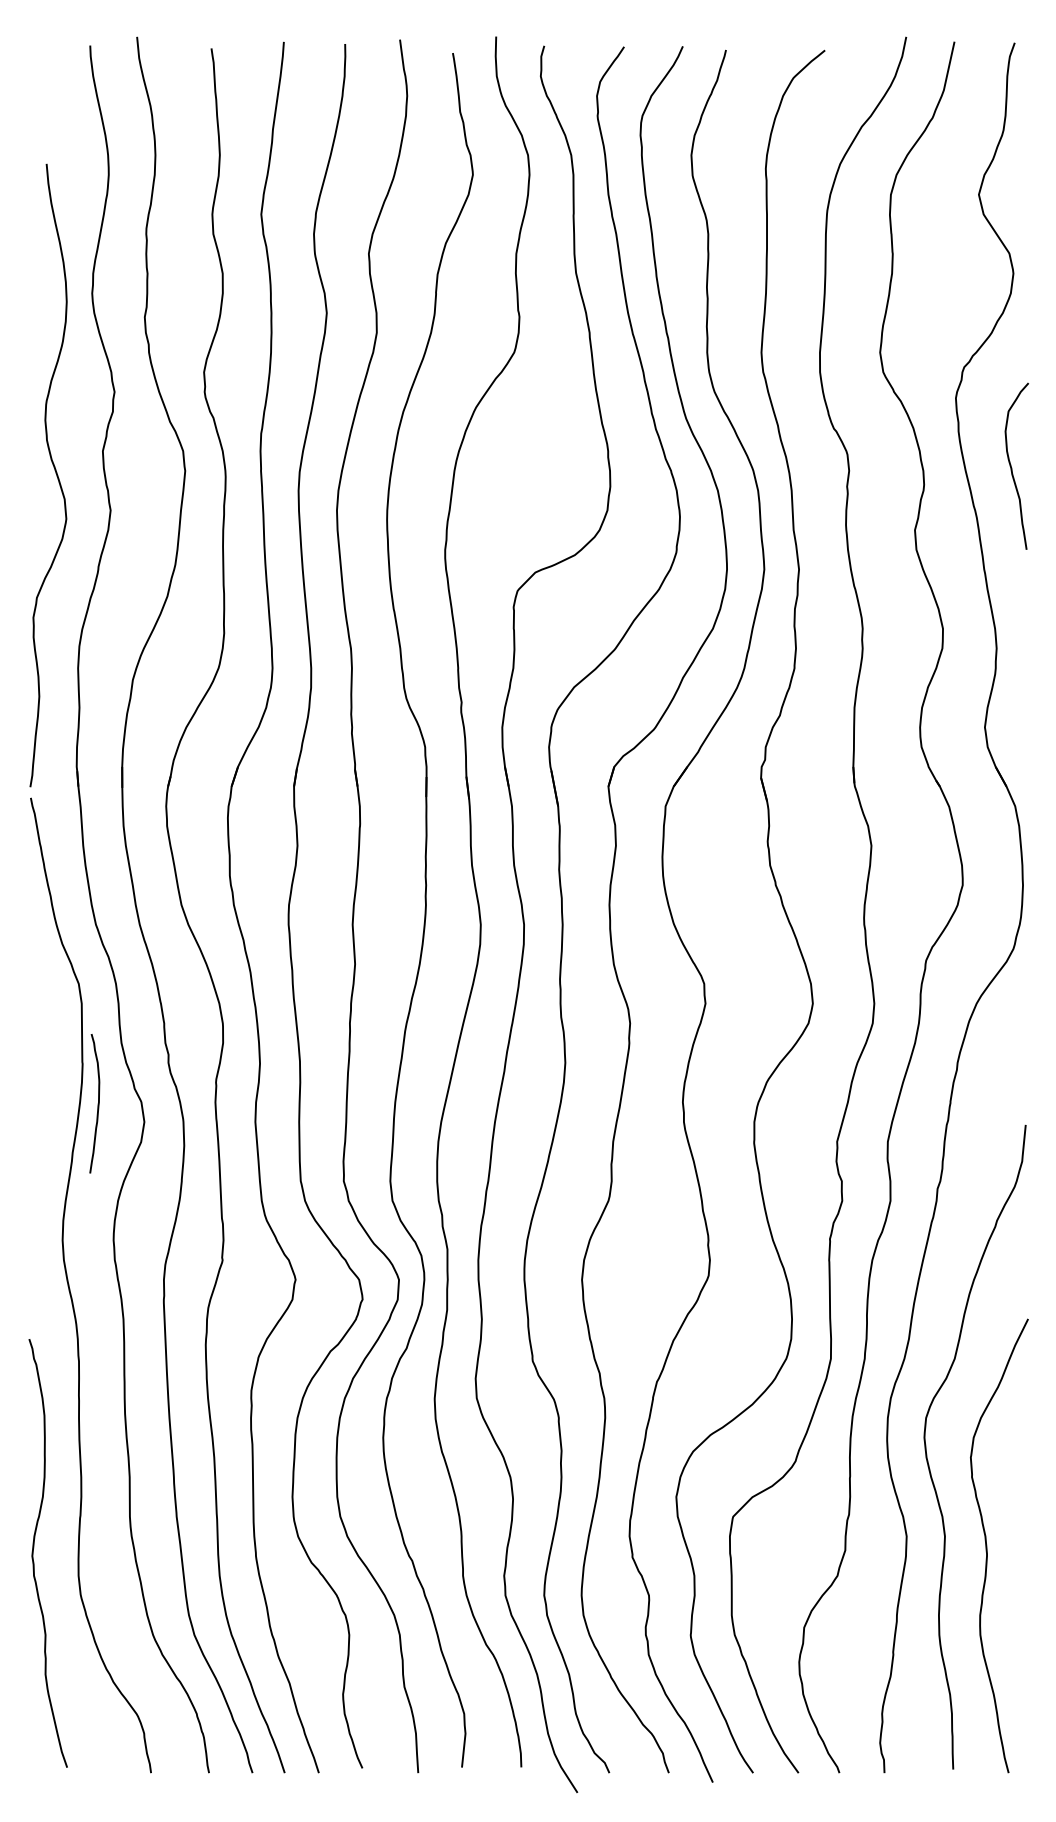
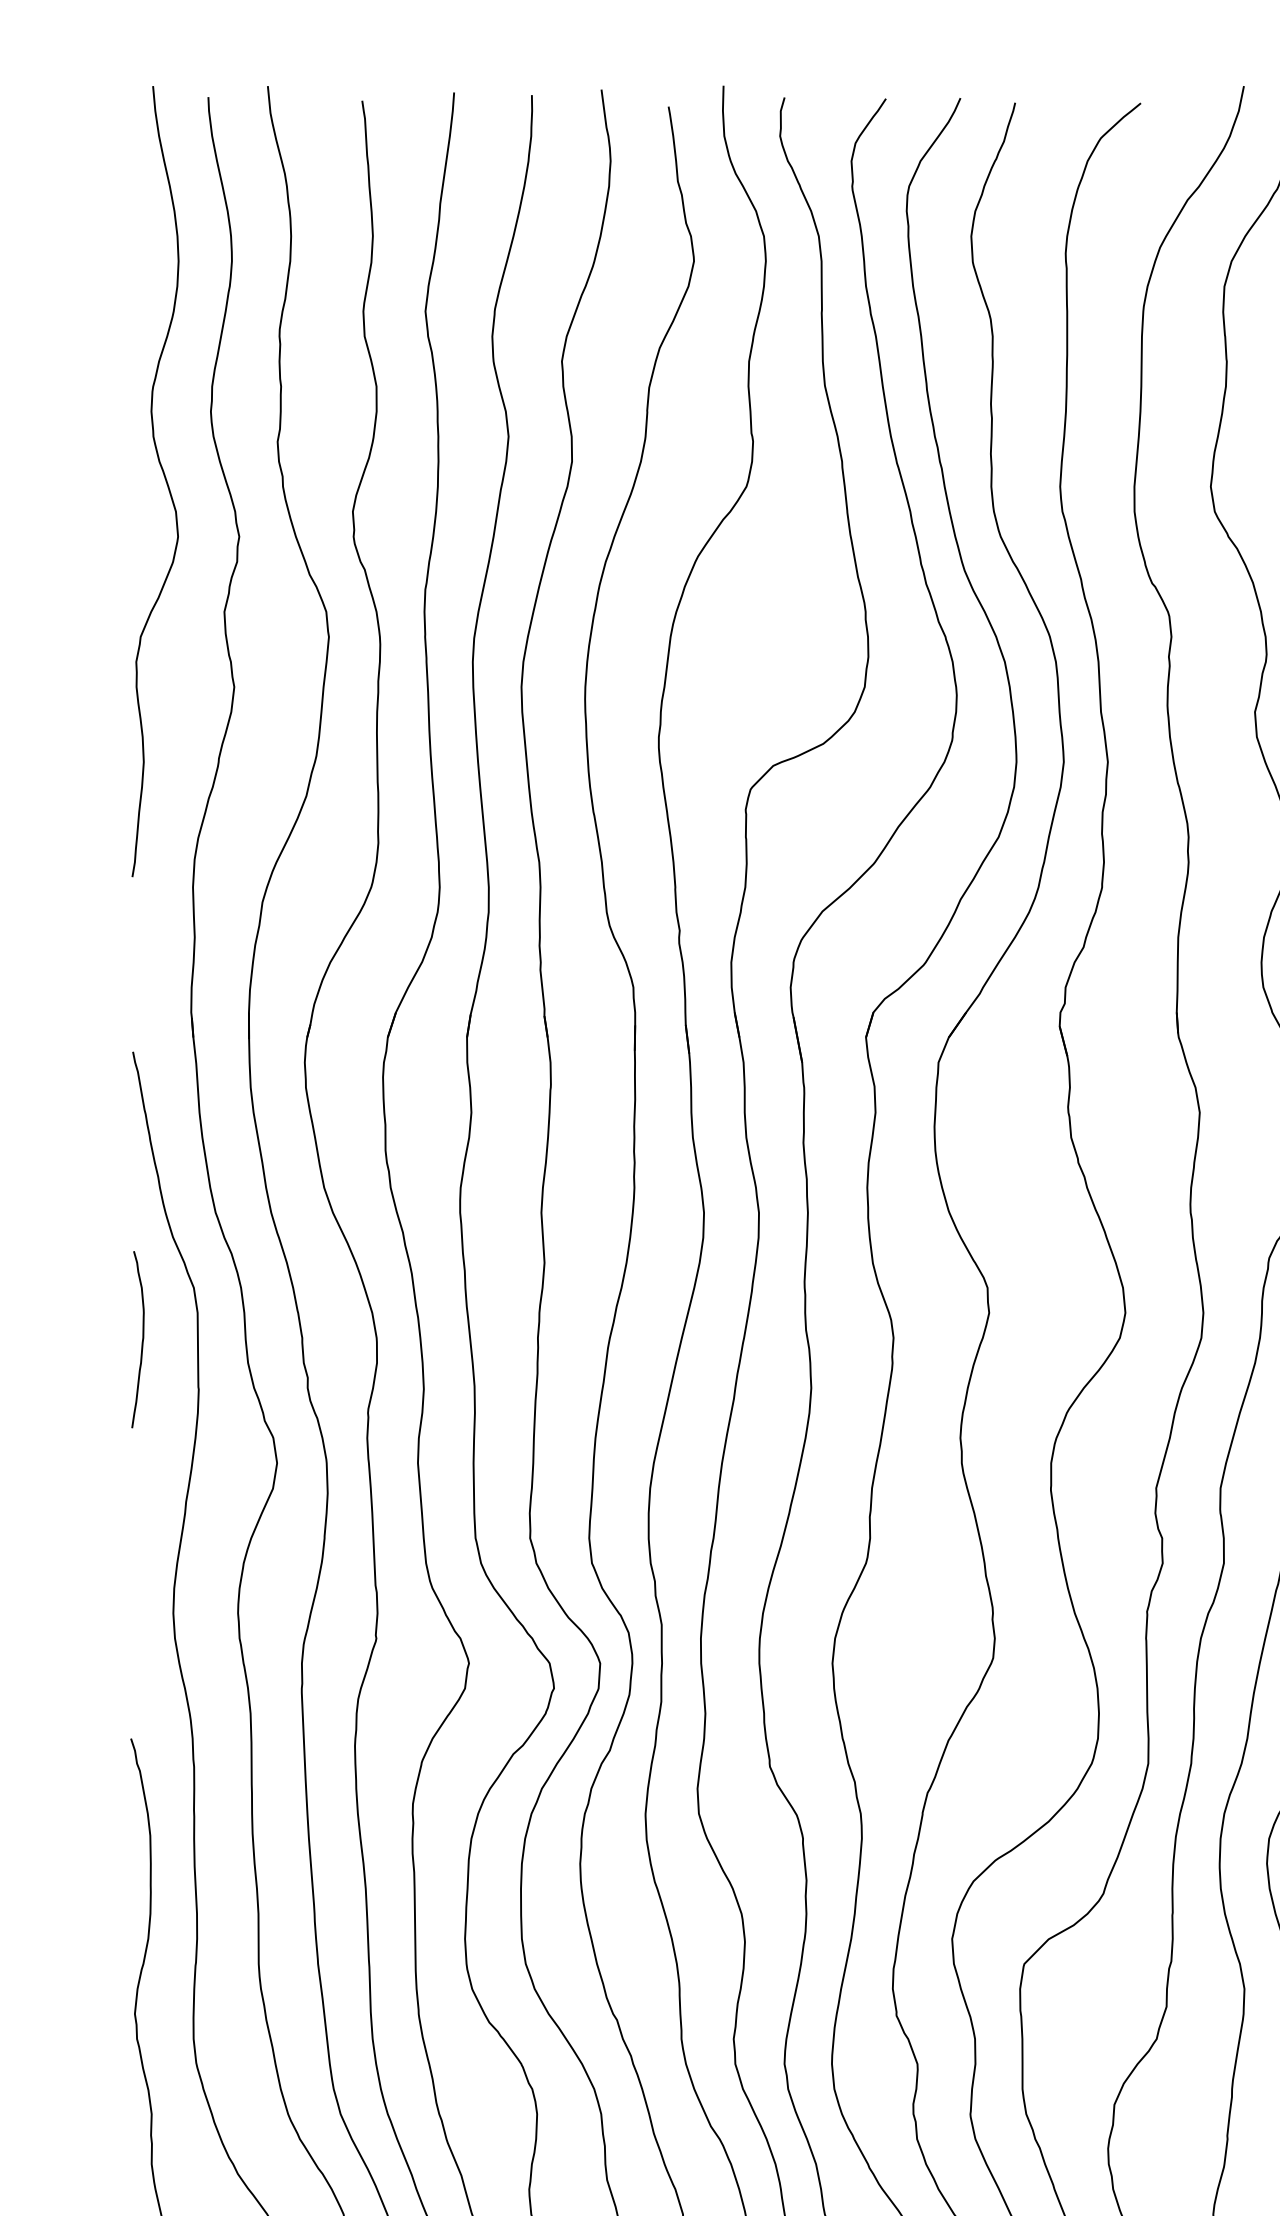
curve: (55, 473) -> (164, 479), moved
curve: (97, 1103) -> (141, 1339), moved

